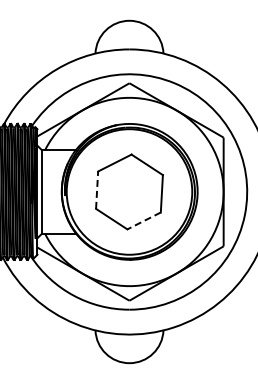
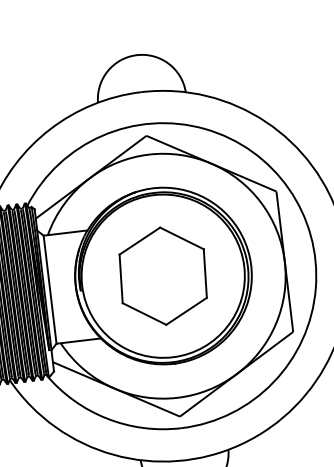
line: (97, 190) -> (121, 279), dashed -> solid
line: (144, 220) -> (186, 310), dashed -> solid

